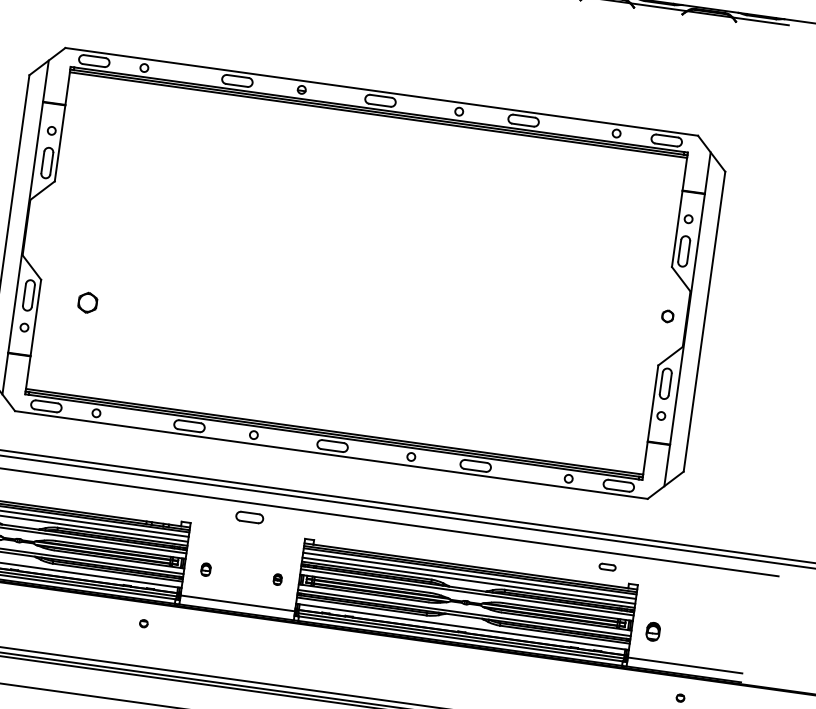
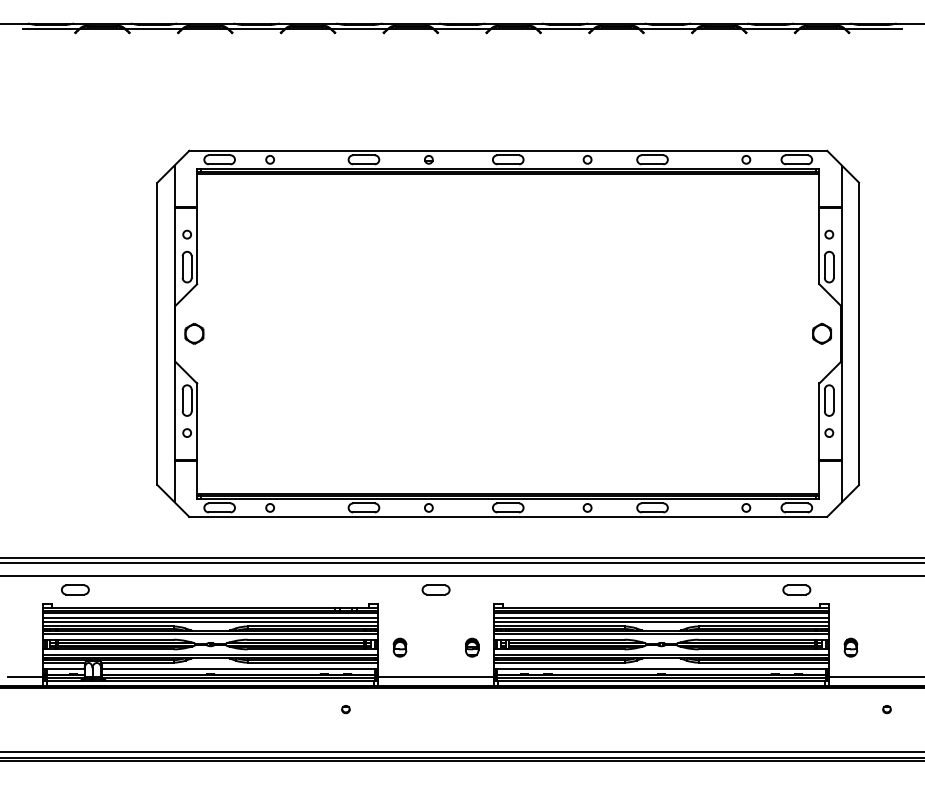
part: (87, 302) -> (194, 333), moved
part: (667, 316) -> (821, 333), size x1.67
part: (607, 566) -> (796, 589), size x1.67
part: (205, 569) -> (399, 647), size x1.43
part: (277, 579) -> (472, 647), size x1.67

